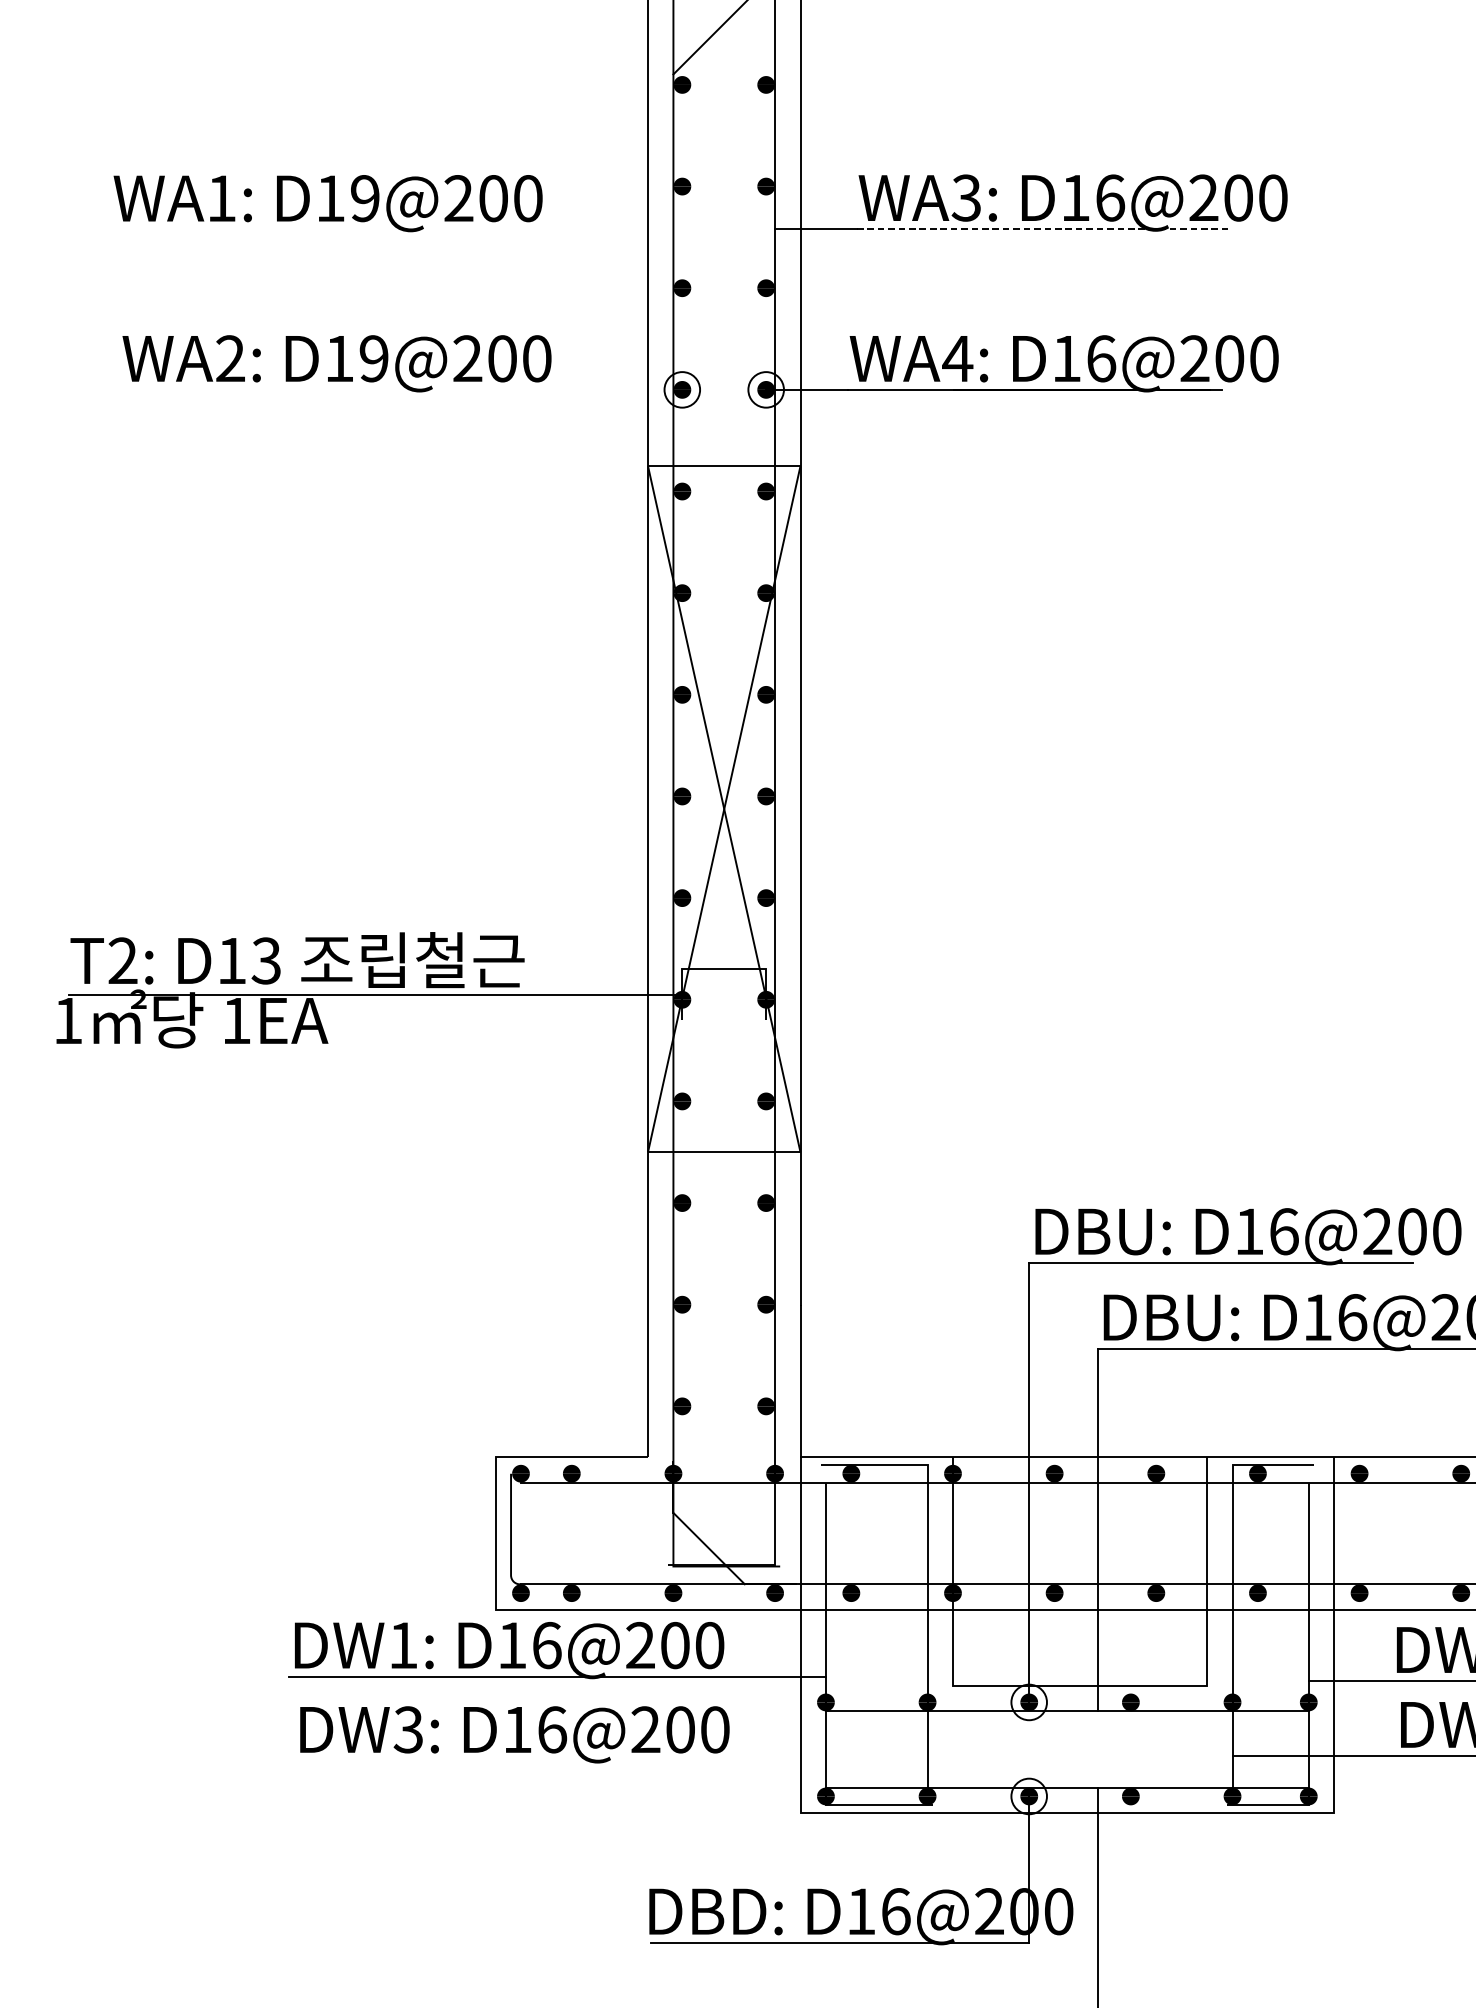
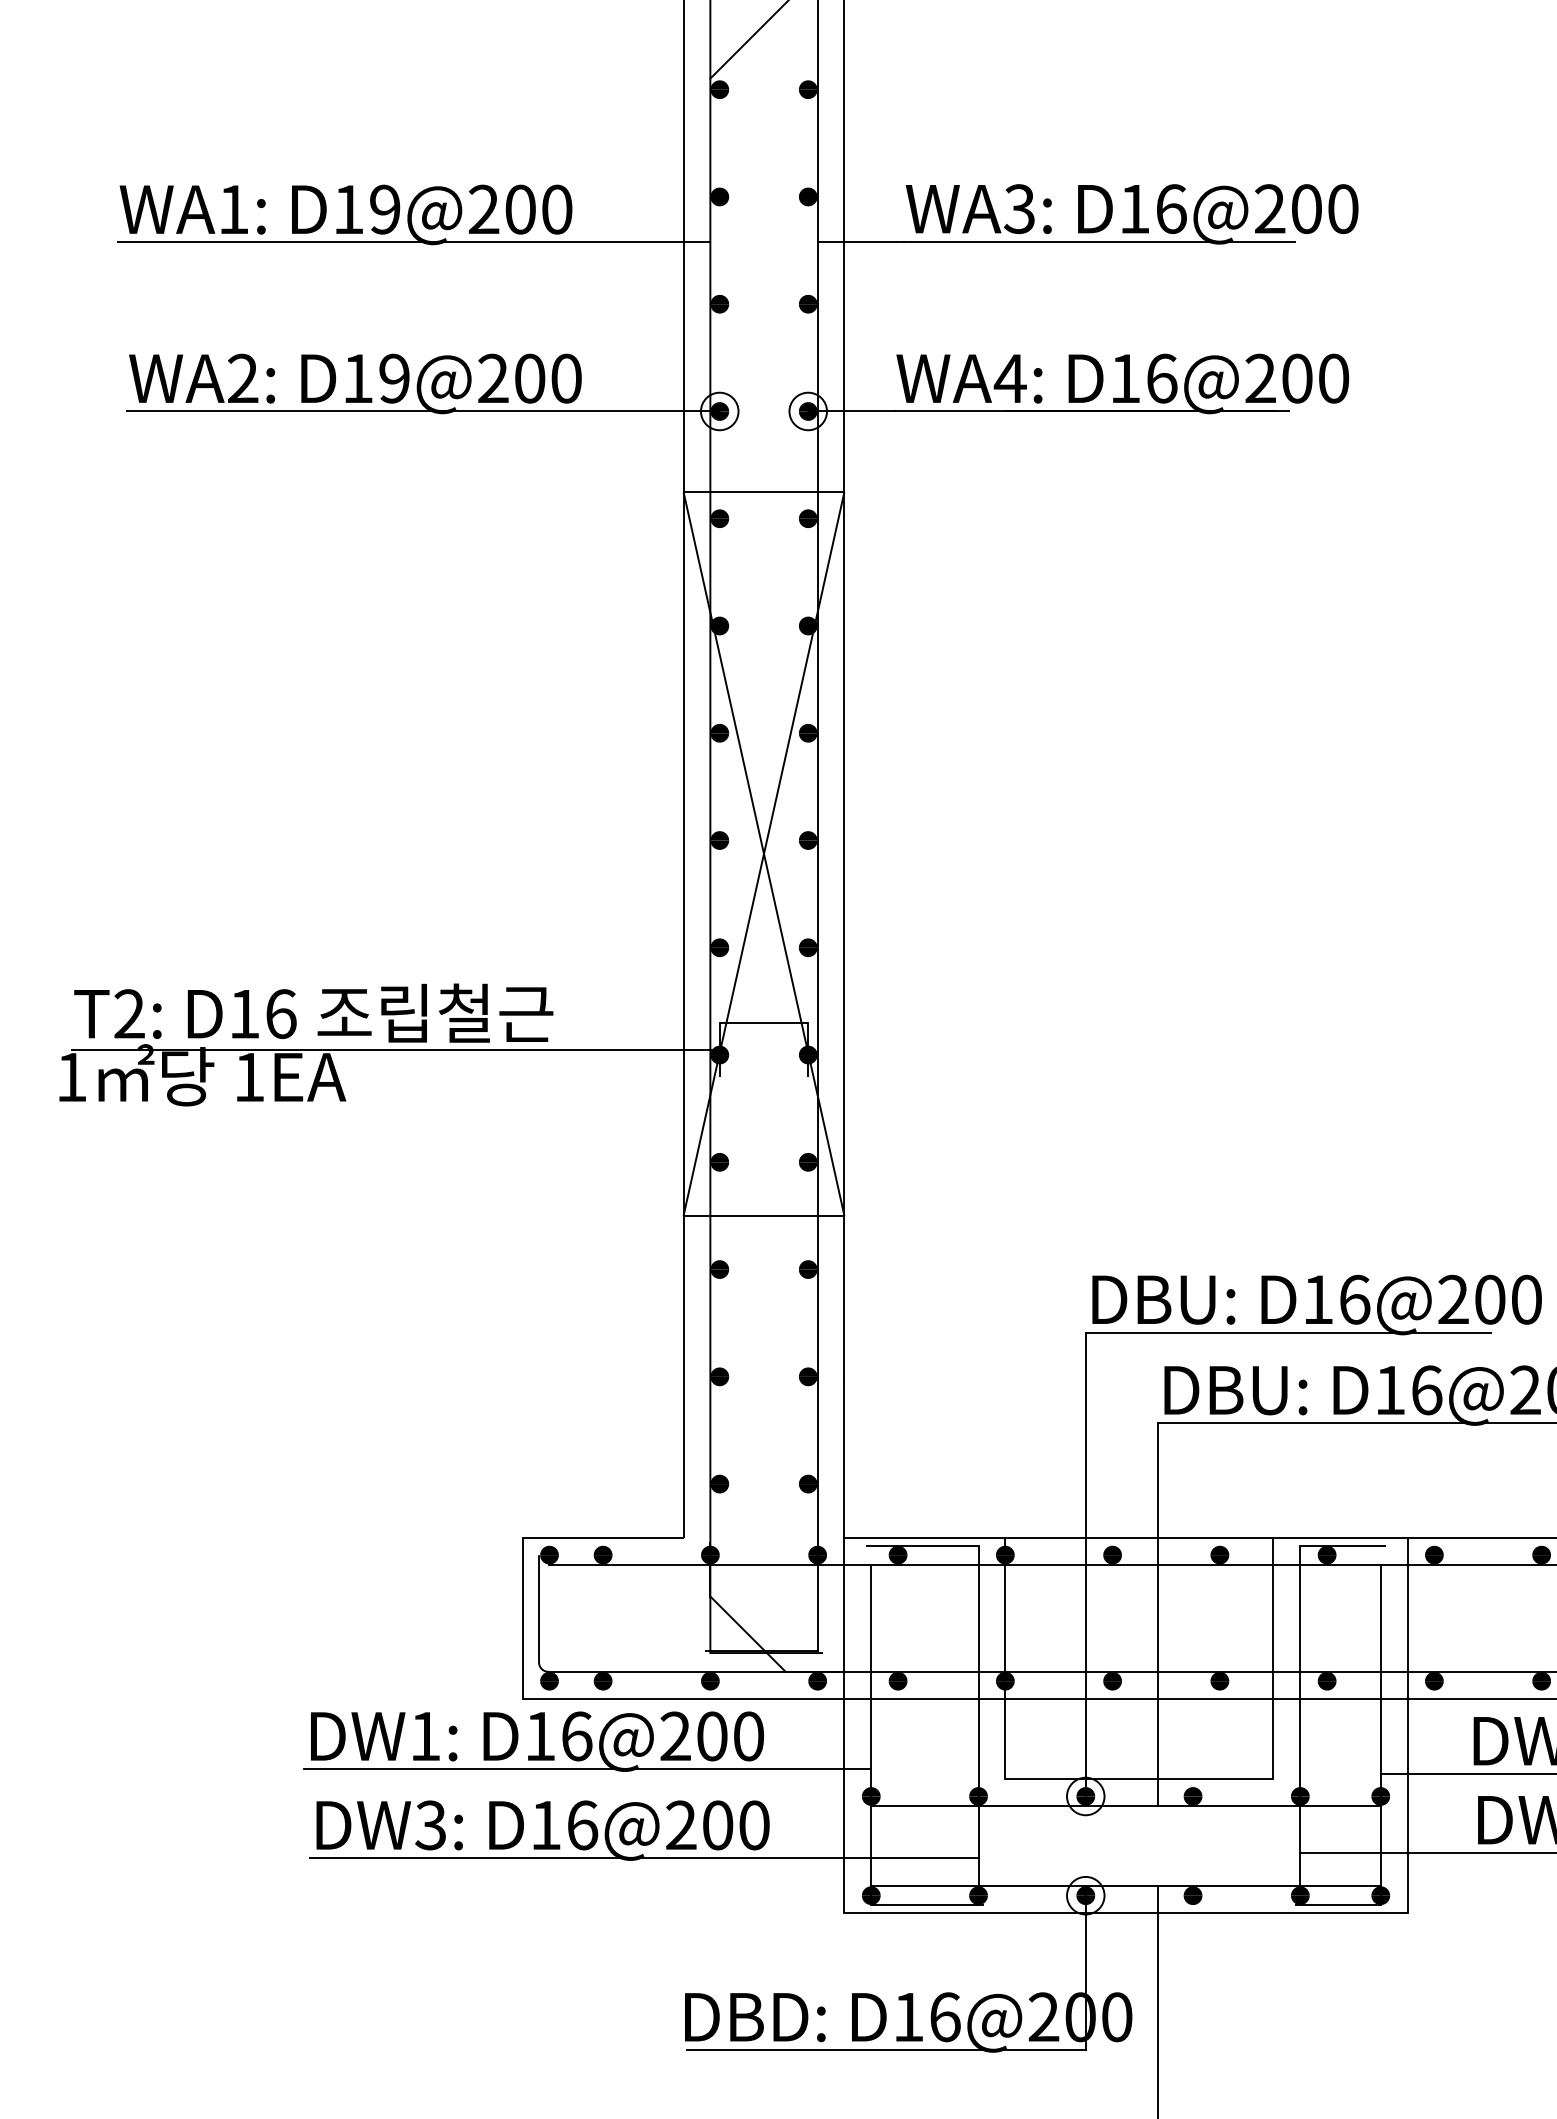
line: (1042, 228) -> (1099, 241), dashed -> solid
line: (392, 229) -> (413, 242), added
line: (401, 389) -> (423, 411), added
text: (266, 961) -> (280, 1014), D13 -> D16
line: (610, 1761) -> (643, 1858), added

